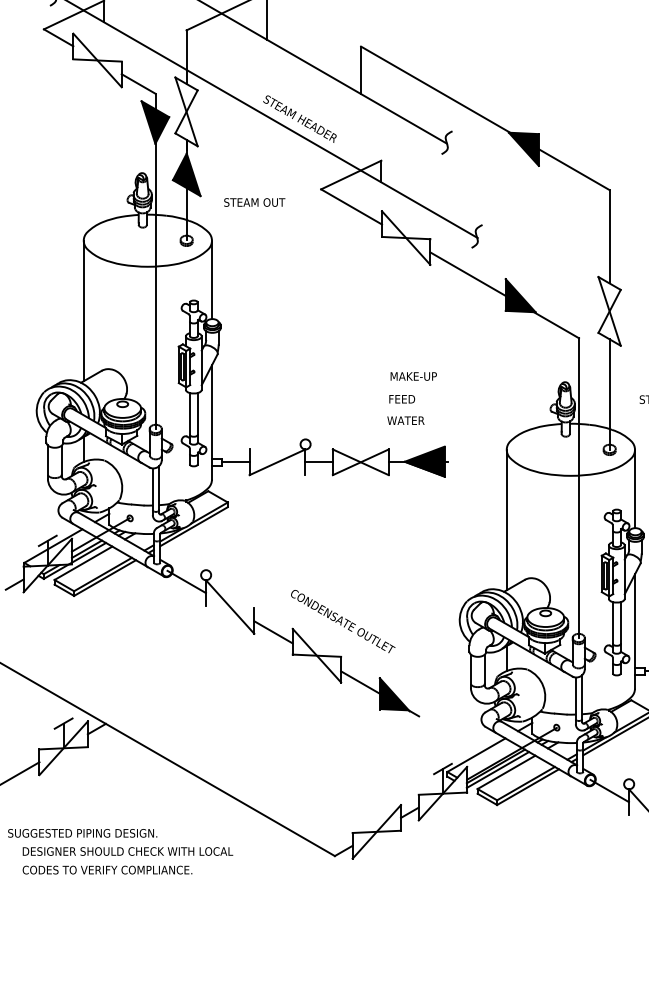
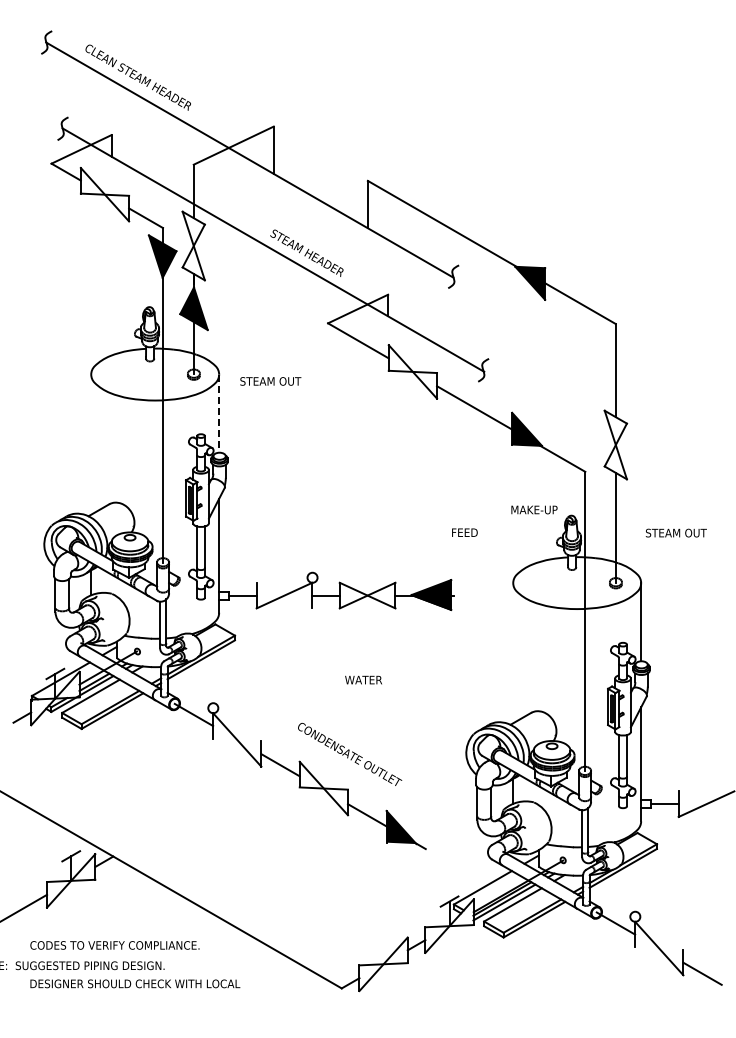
text: (254, 202) -> (270, 381), moved
line: (212, 280) -> (219, 414), solid -> dashed
line: (84, 310) -> (91, 444), removed
text: (413, 376) -> (534, 509), moved
text: (401, 399) -> (464, 532), moved
text: (405, 420) -> (363, 679), moved
line: (507, 520) -> (513, 653), removed
text: (107, 870) -> (114, 945), moved

